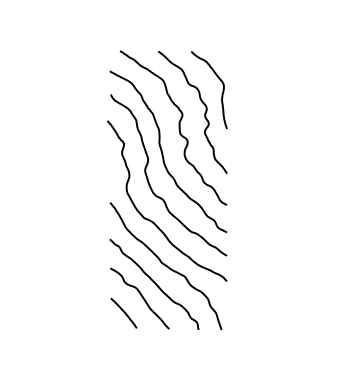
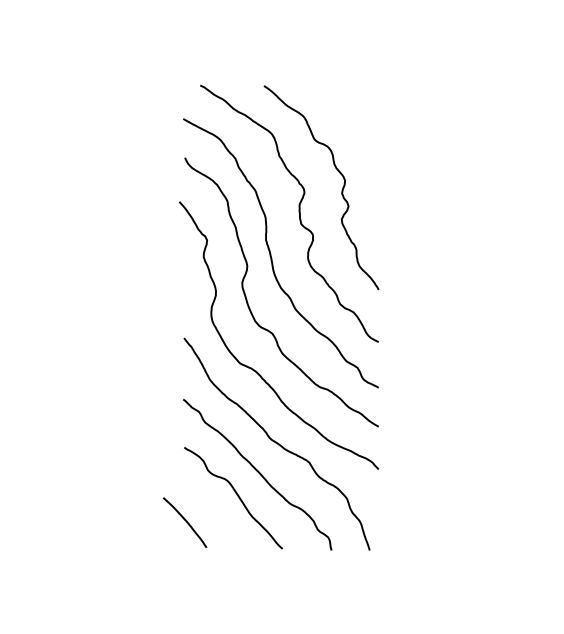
curve: (221, 94) -> (369, 157), removed
curve: (123, 312) -> (184, 521), moved

